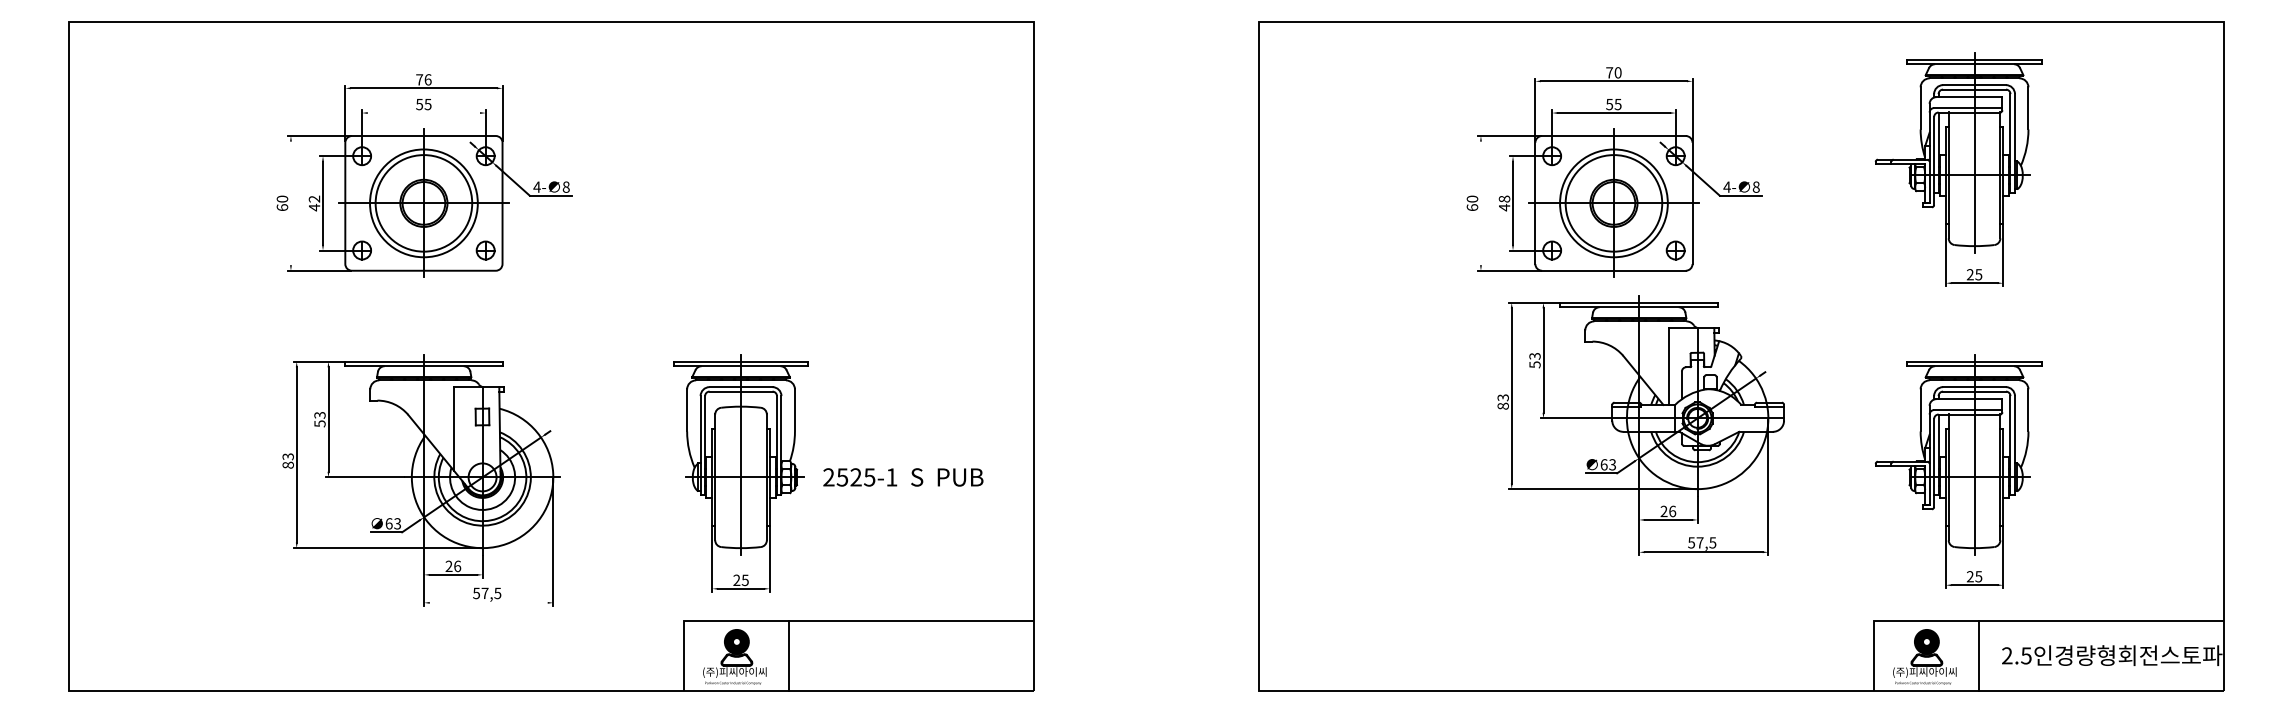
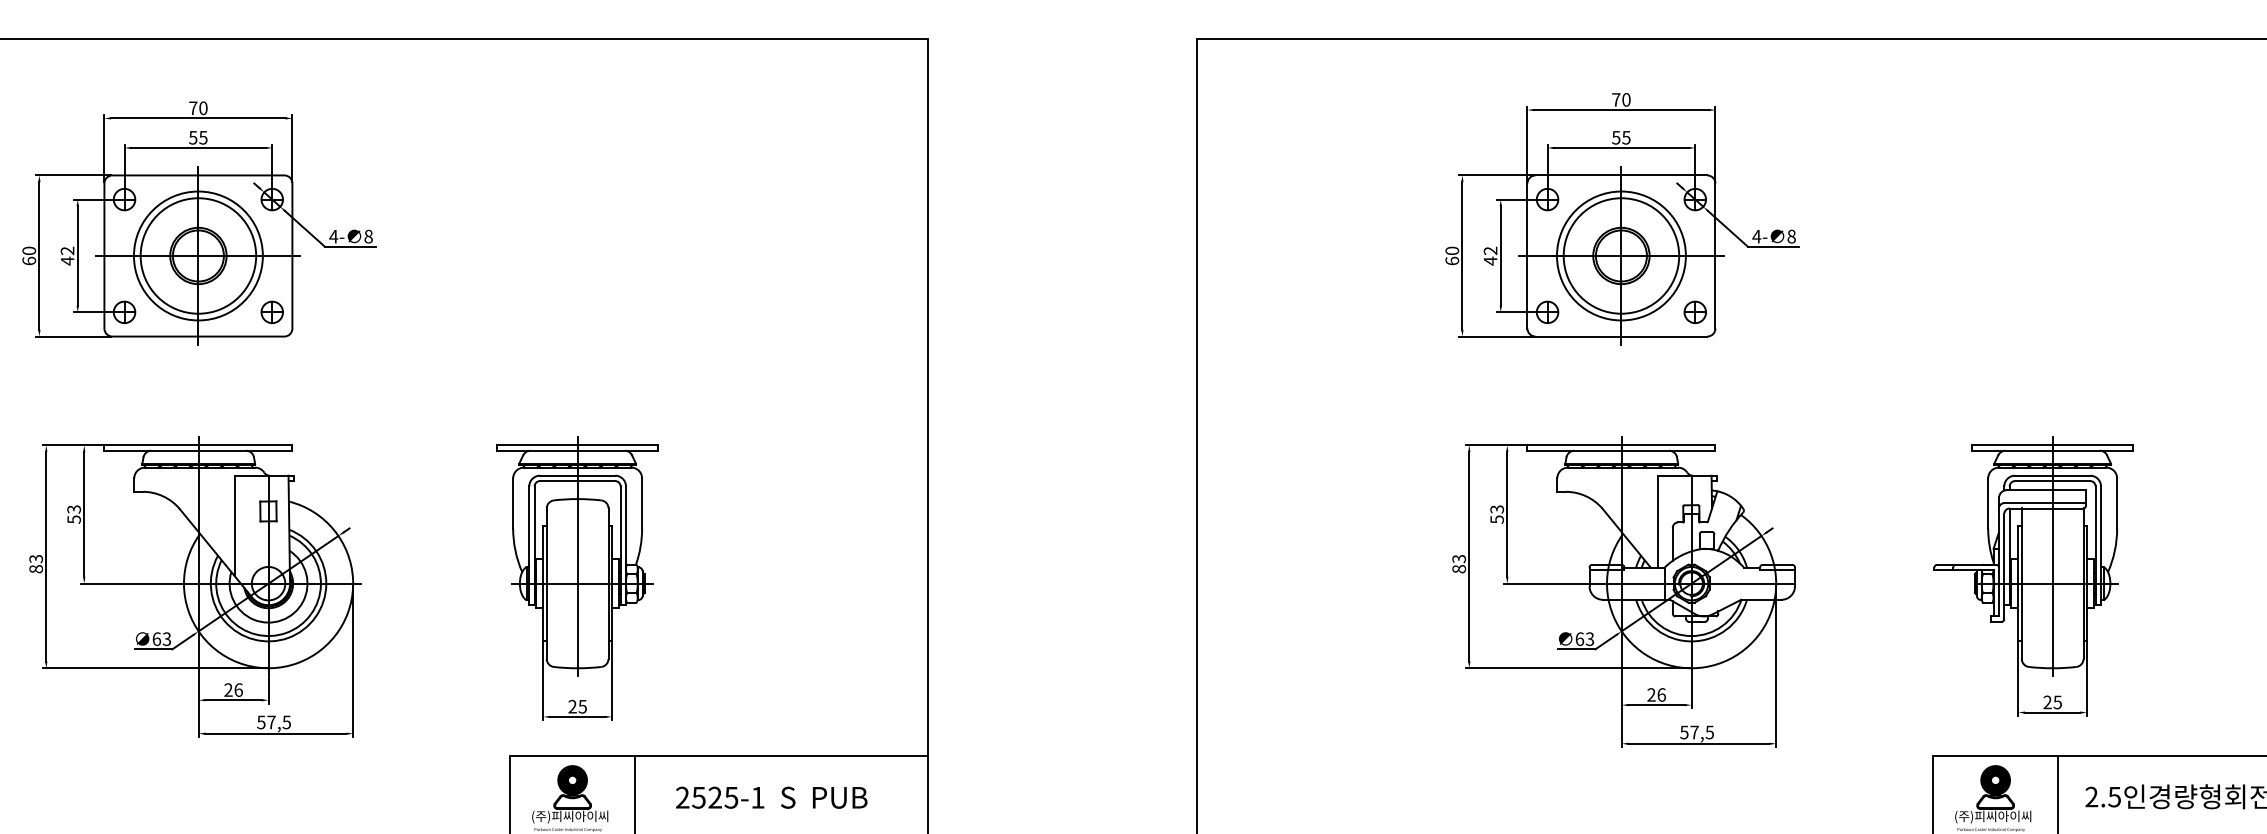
text: (427, 79) -> (202, 107), 76 -> 70
line: (423, 113) -> (197, 148), added
part: (1958, 169) -> (2033, 215), removed
text: (1504, 198) -> (1490, 250), 48 -> 42
line: (290, 203) -> (38, 256), added
line: (1480, 203) -> (1461, 256), added
part: (1640, 425) -> (1623, 592), moved
text: (903, 477) -> (771, 797), moved
line: (488, 602) -> (275, 733), added

